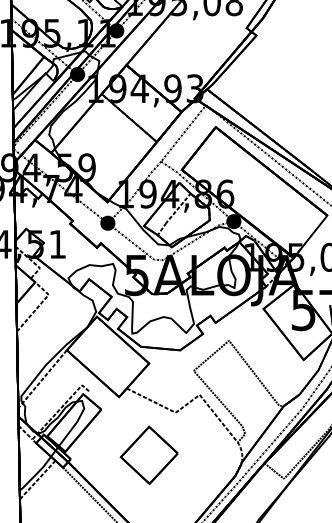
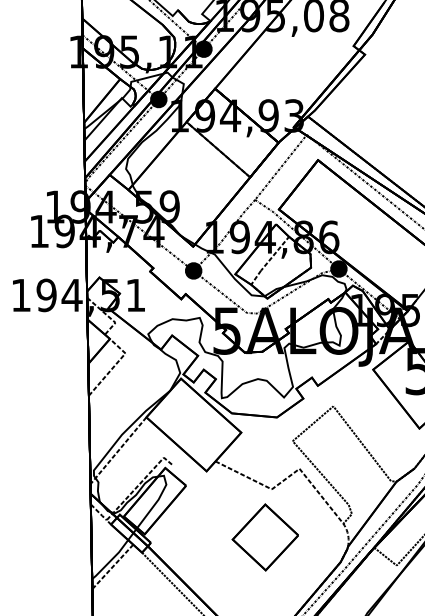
part: (148, 455) -> (264, 537), moved

